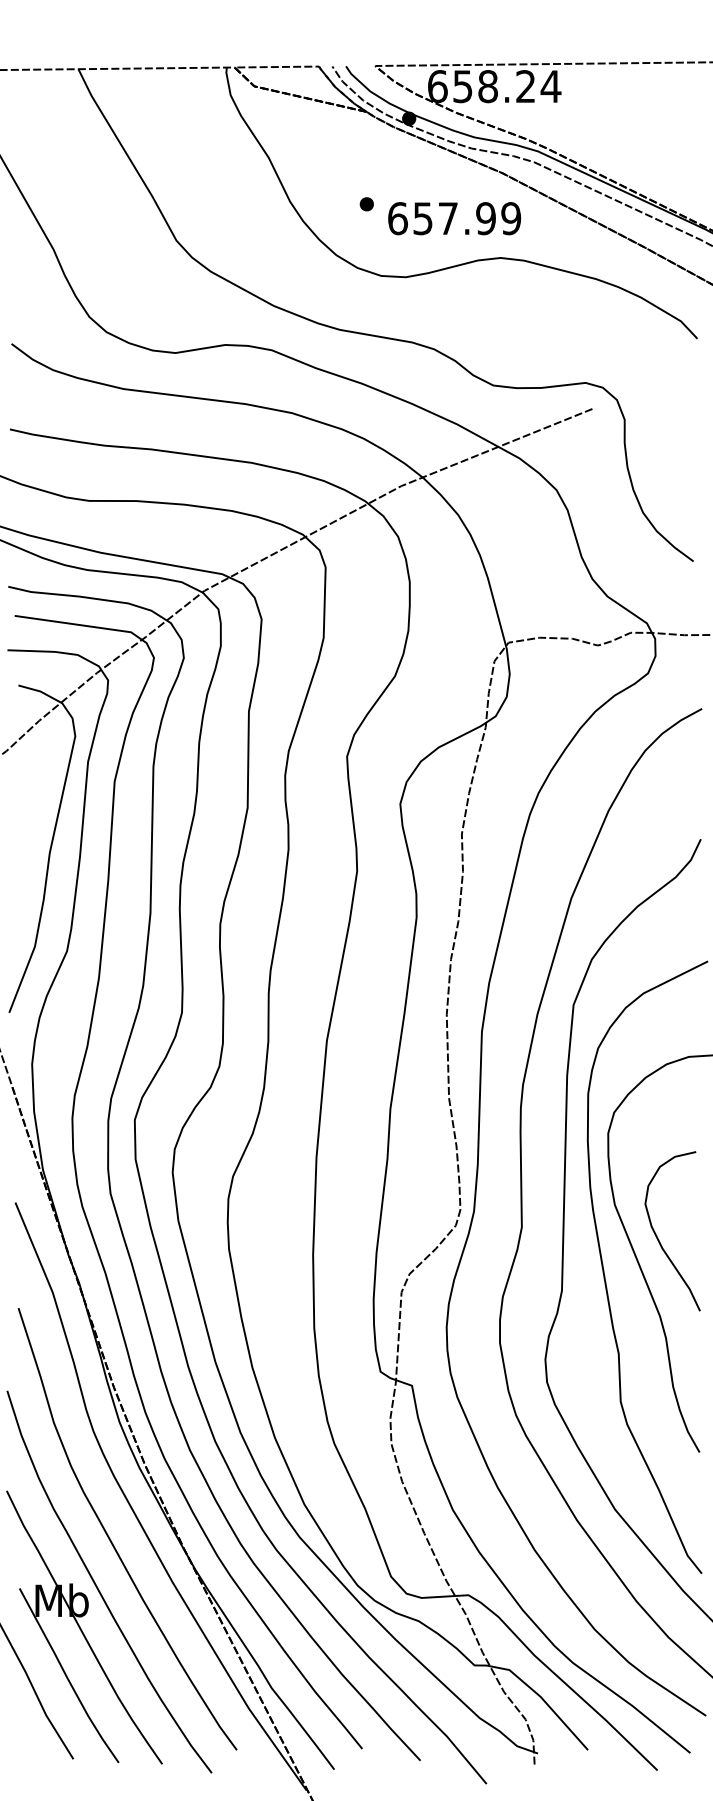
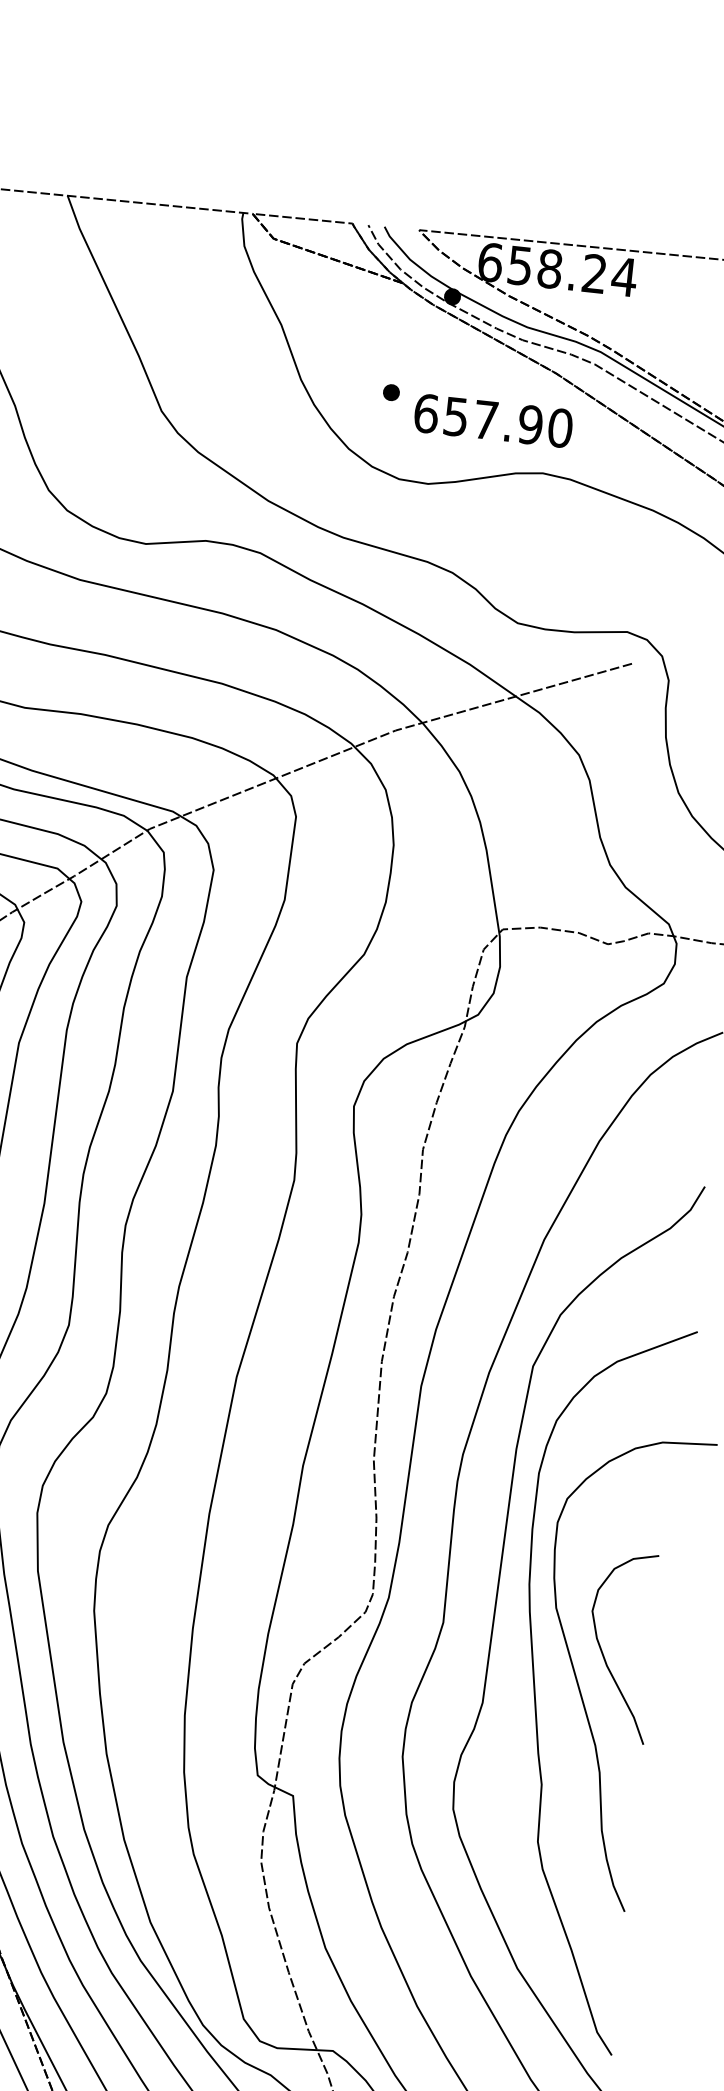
text: (511, 218) -> (560, 428), 657.99 -> 657.90

